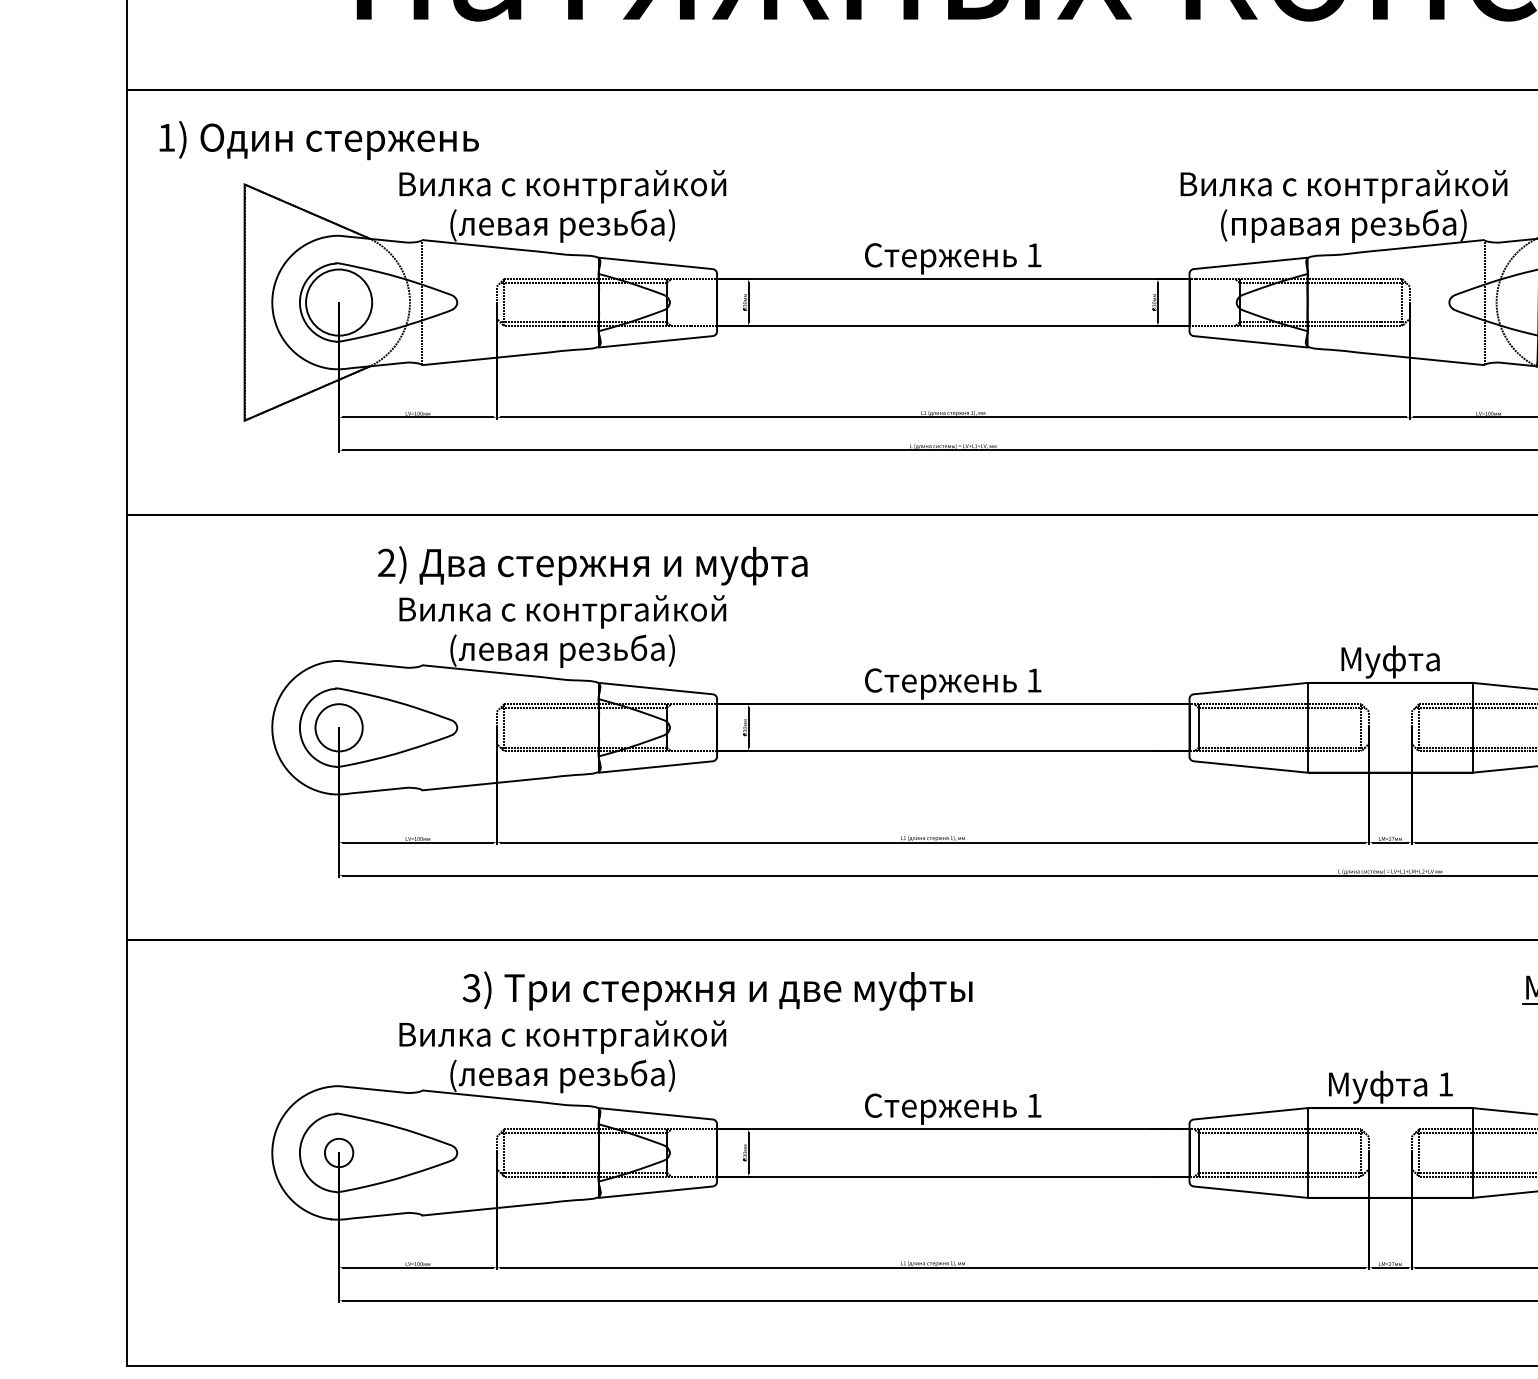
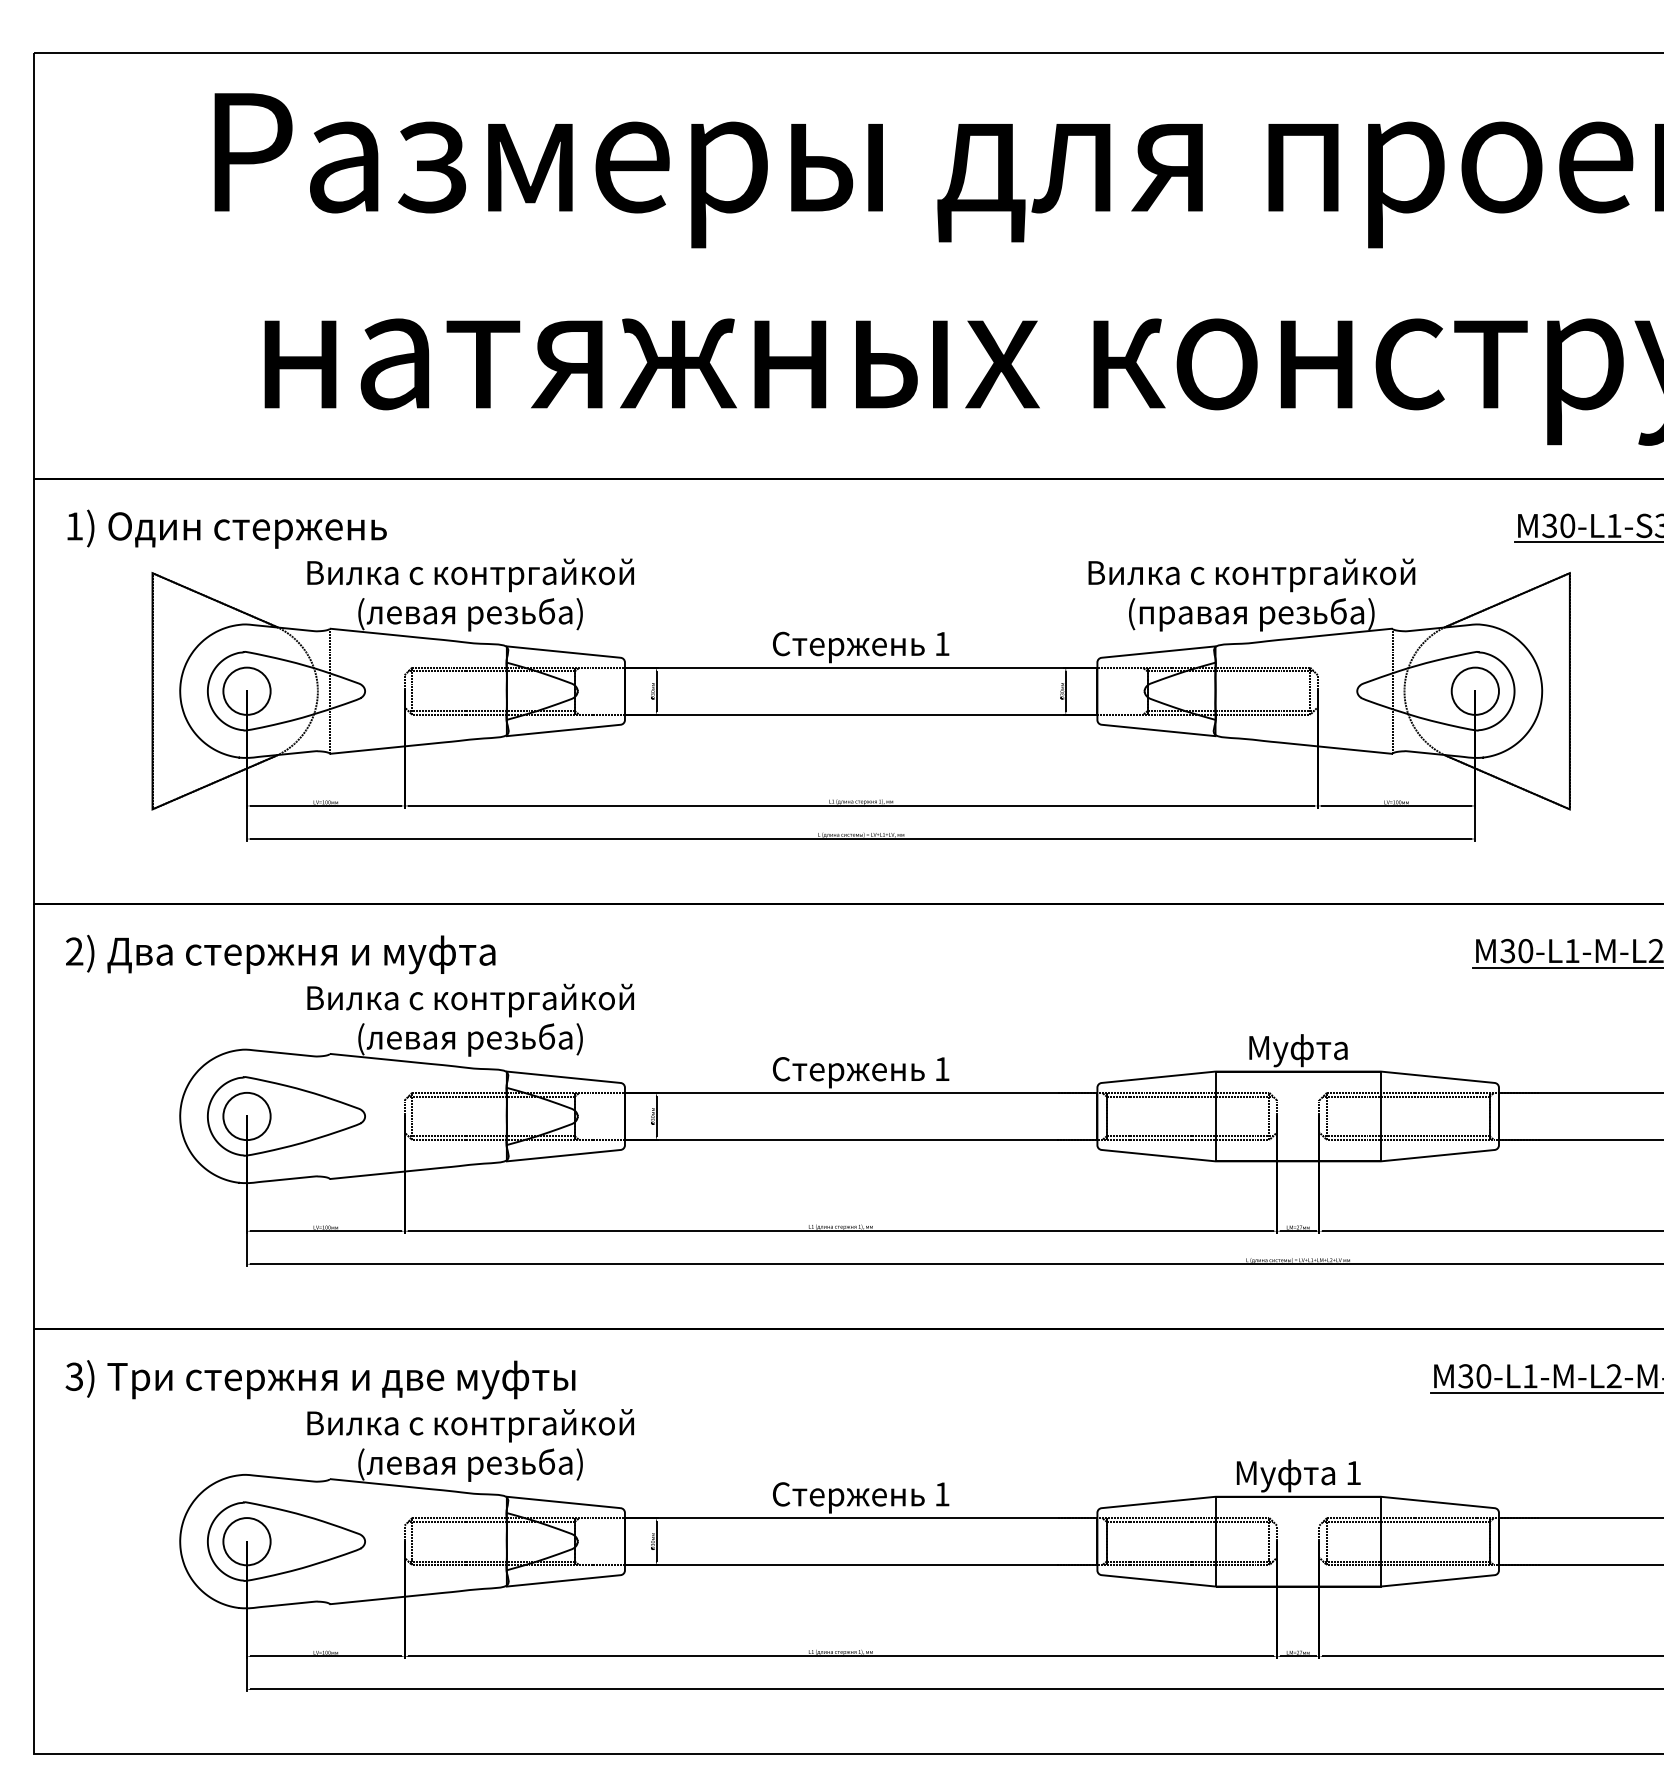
circle: (338, 301) -> (246, 690), size x0.71
text: (592, 565) -> (280, 954), moved
text: (717, 990) -> (320, 1379), moved
circle: (338, 1152) -> (246, 1541), size x1.67

